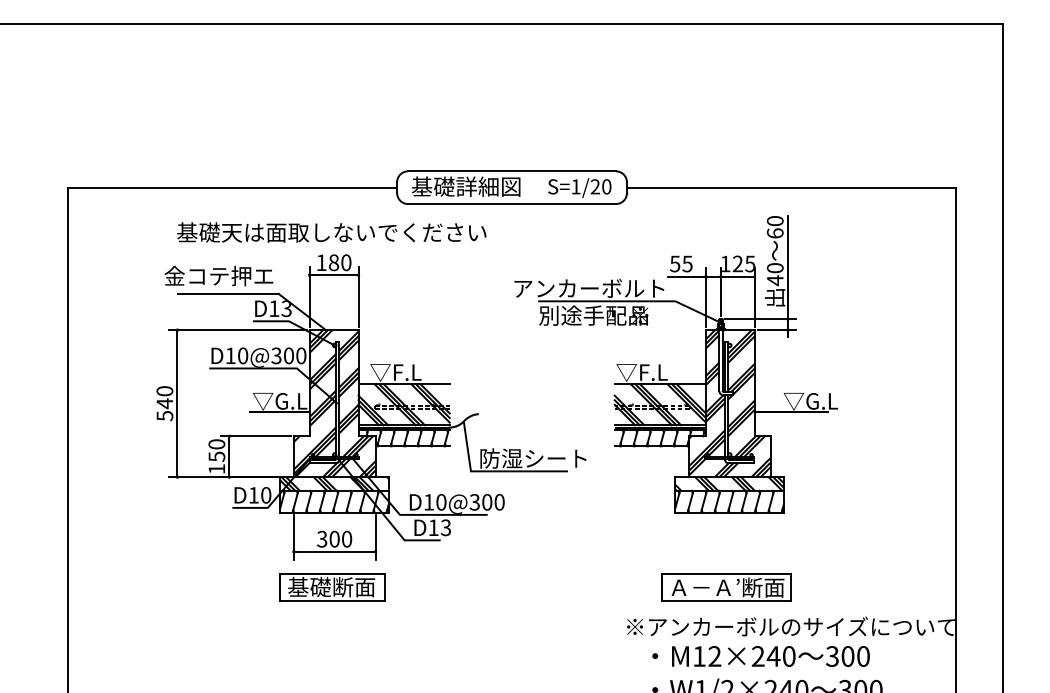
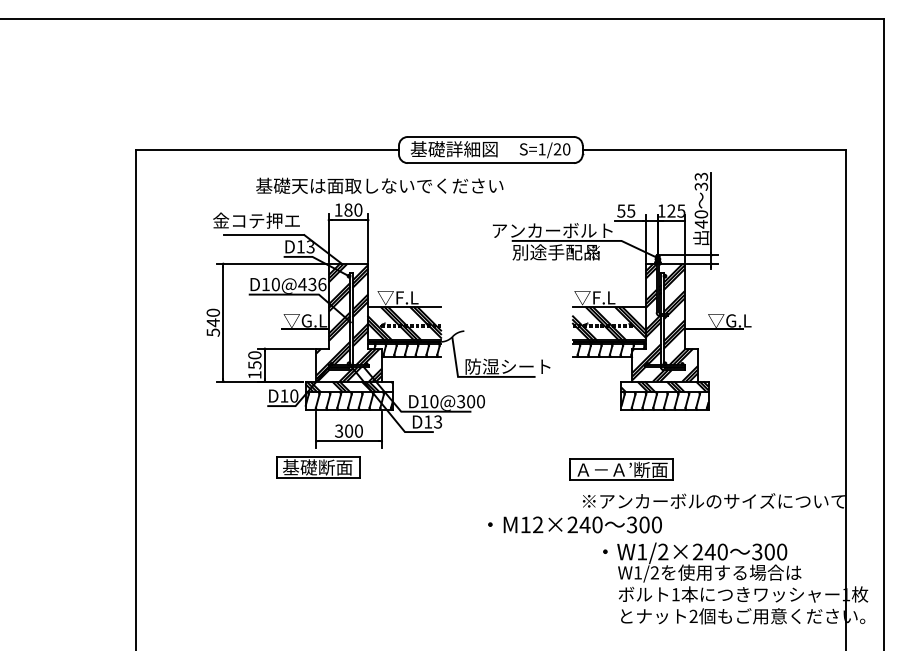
text: (775, 226) -> (701, 181), 60 -> 33
text: (331, 231) -> (379, 185), moved
text: (288, 355) -> (312, 284), D10@300 -> D10@436
part: (332, 587) -> (318, 467), moved
part: (726, 587) -> (621, 469), moved
text: (760, 655) -> (574, 524), moved

